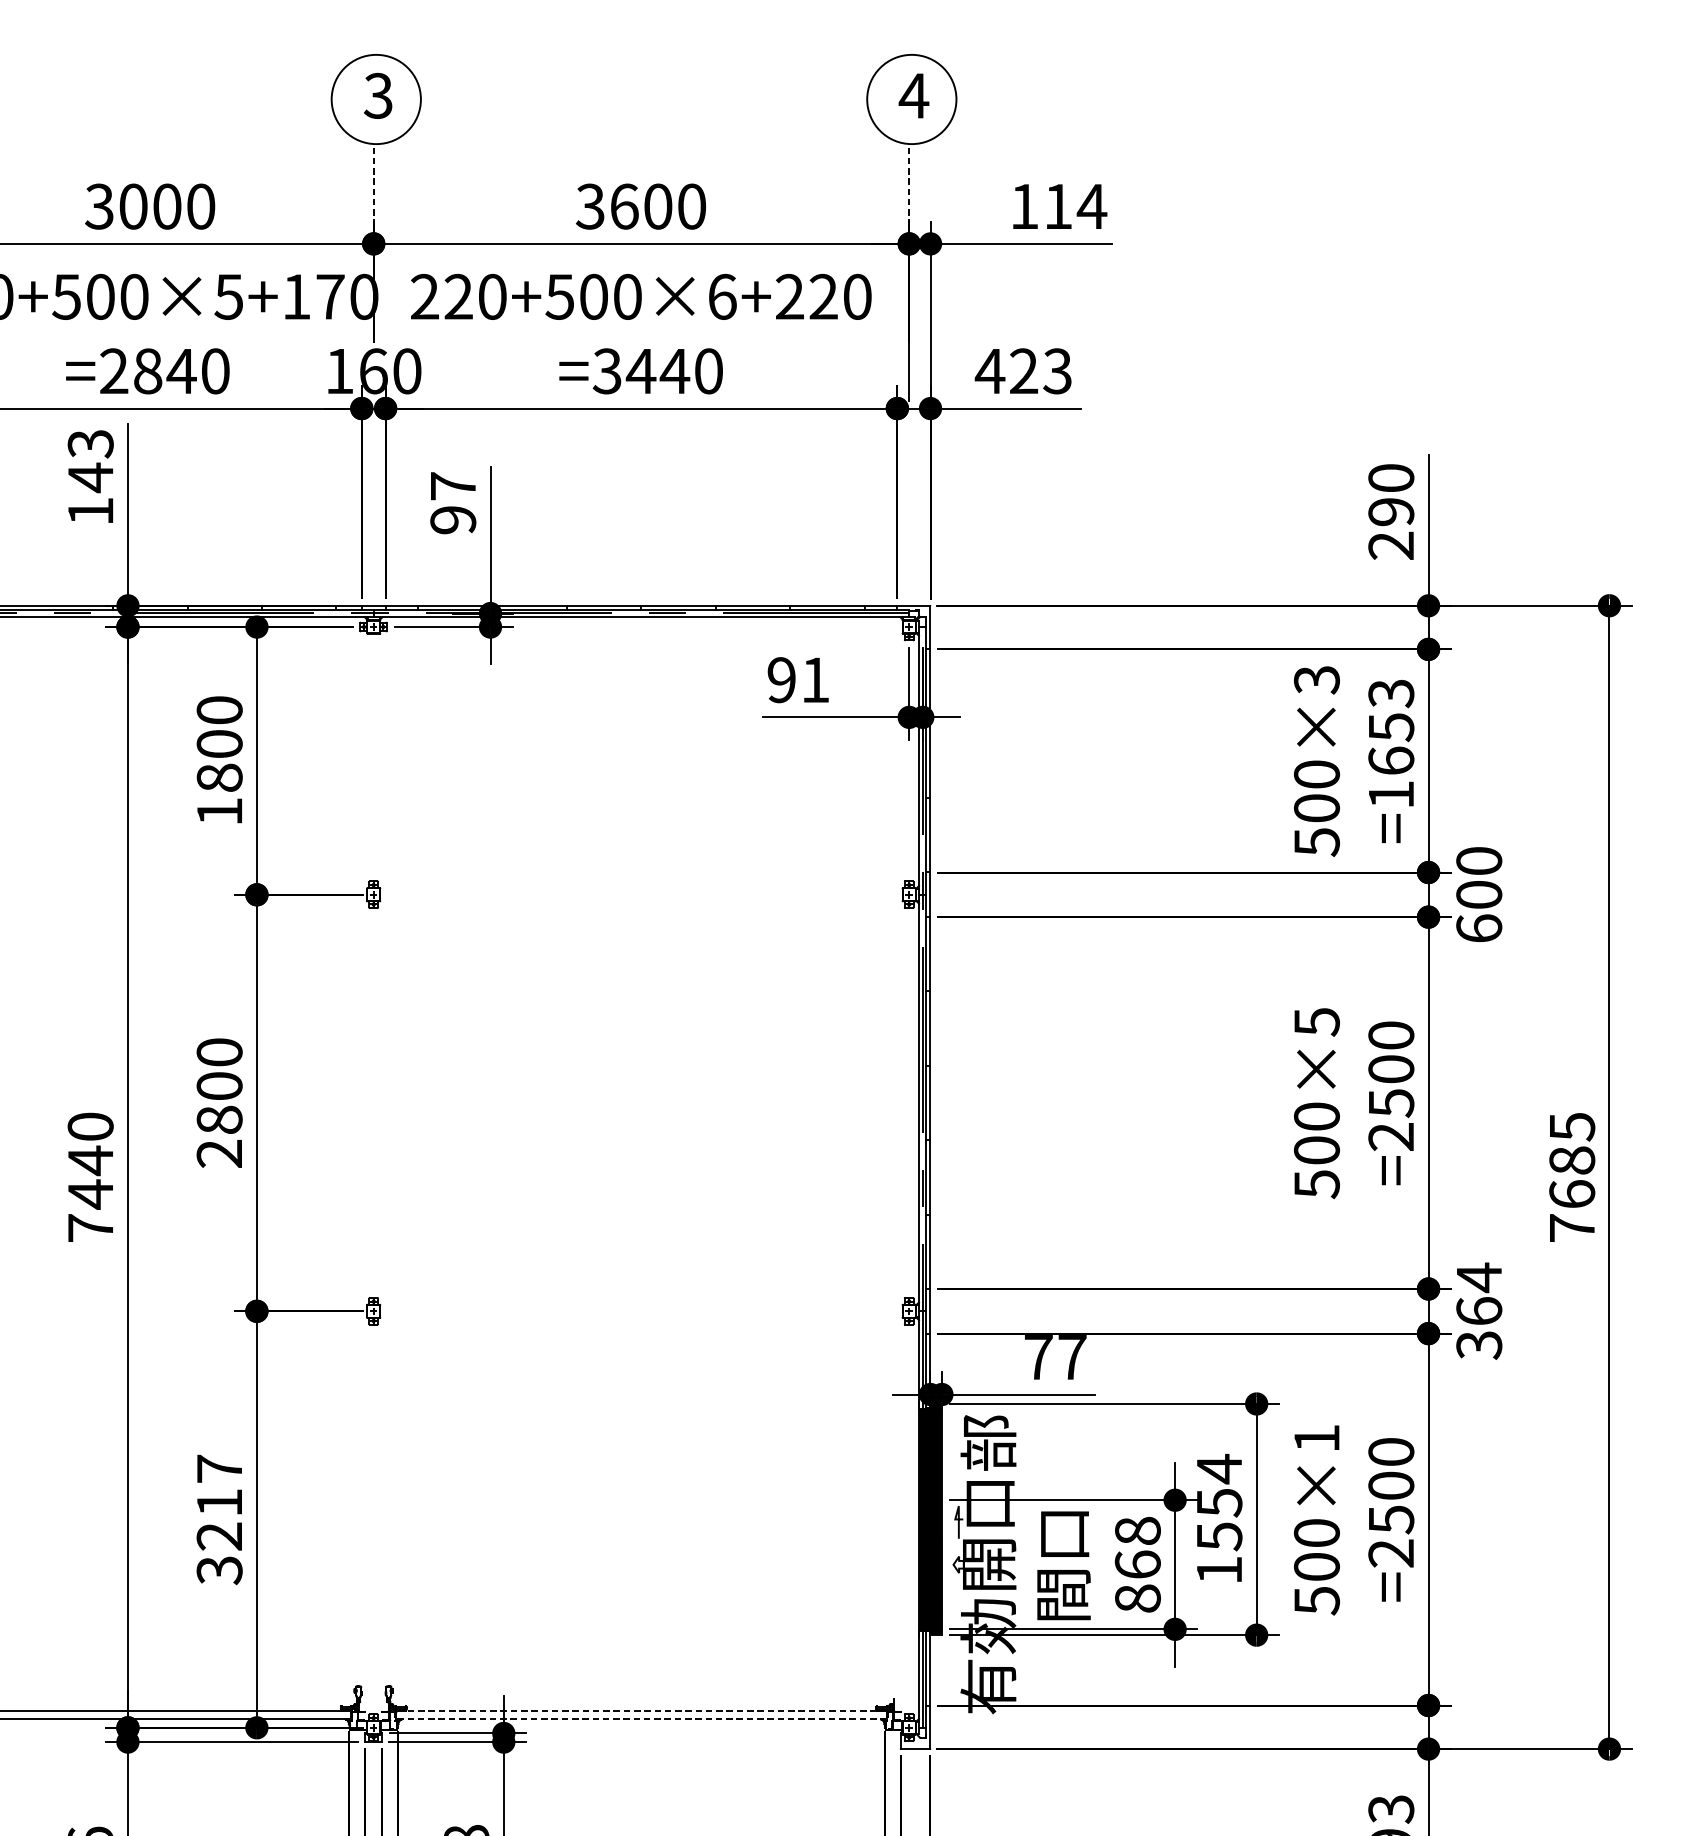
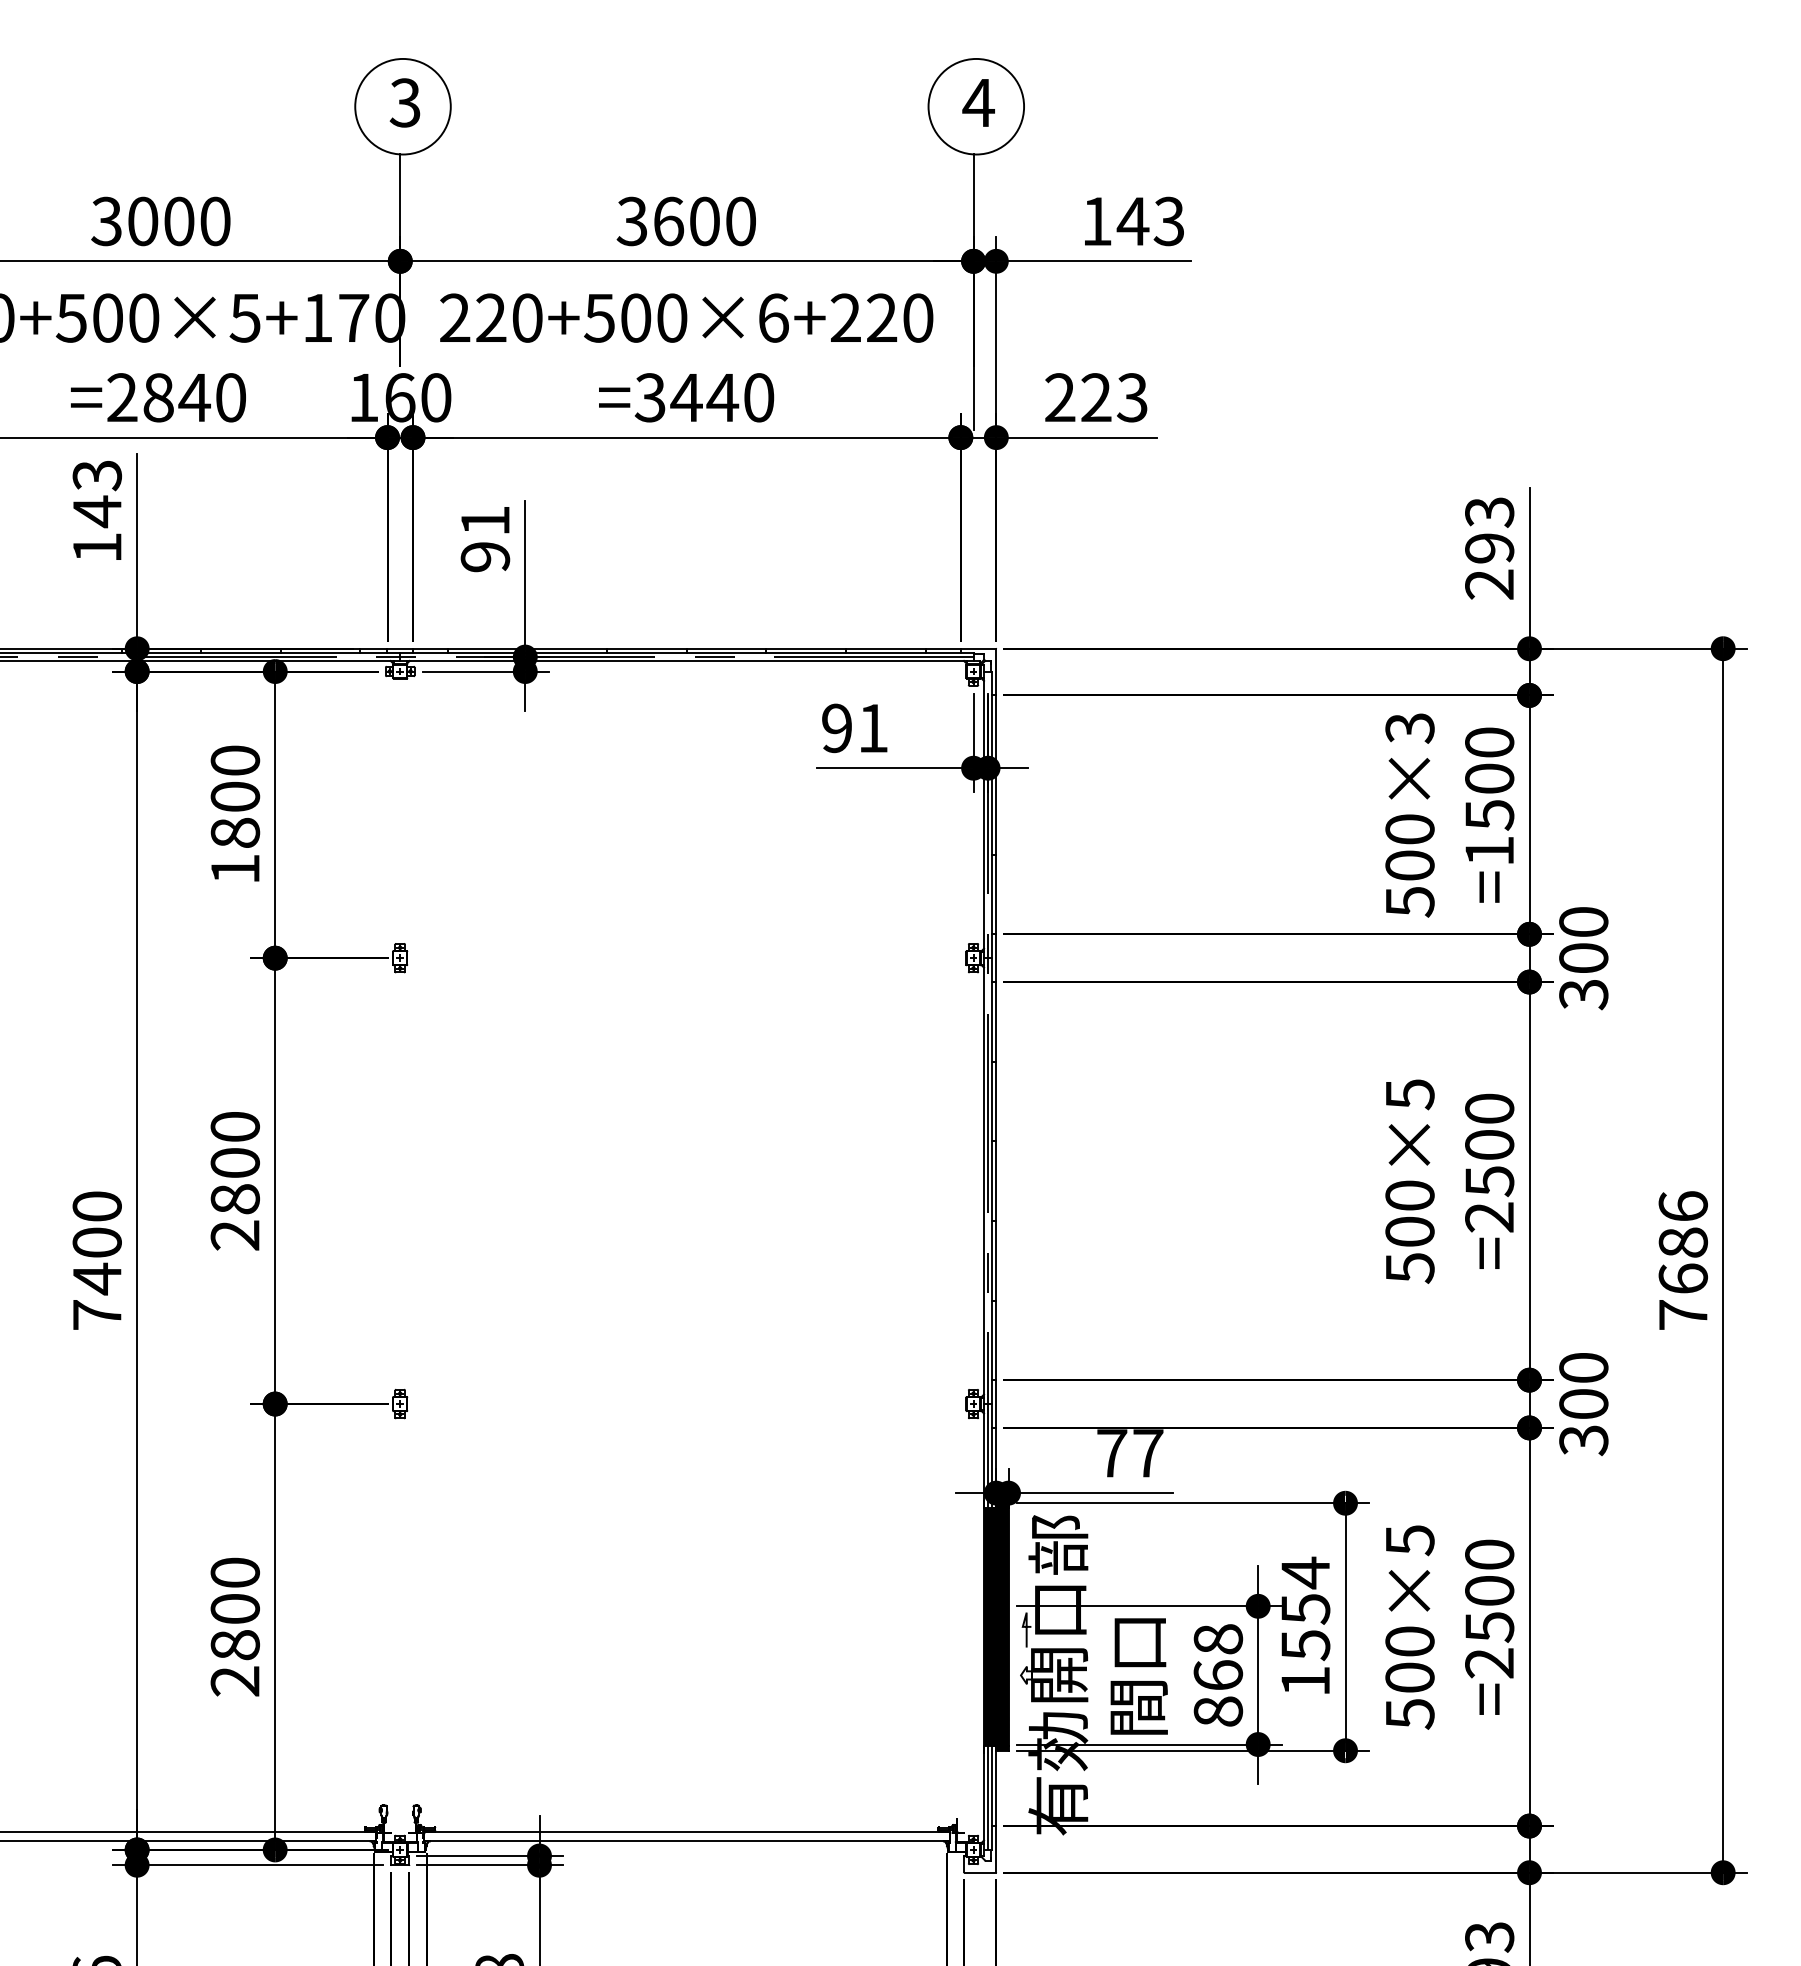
line: (373, 185) -> (400, 198), dashed -> solid
line: (909, 185) -> (973, 198), dashed -> solid
text: (1074, 206) -> (1150, 221), 114 -> 143
text: (989, 371) -> (1059, 397), 423 -> 223
text: (1391, 478) -> (1489, 512), 290 -> 293
text: (453, 485) -> (485, 520), 97 -> 91
text: (1391, 726) -> (1489, 778), =1653 -> =1500
text: (1478, 928) -> (1583, 994), 600 -> 300
text: (1572, 1126) -> (1683, 1206), 7685 -> 7686
text: (89, 1160) -> (96, 1242), 7440 -> 7400
text: (1478, 1293) -> (1583, 1384), 364 -> 300
text: (1317, 1438) -> (1410, 1540), 500×1 -> 500×5
text: (219, 1520) -> (235, 1627), 3217 -> 2800
line: (641, 1710) -> (686, 1831), dashed -> solid
line: (641, 1718) -> (686, 1840), dashed -> solid

